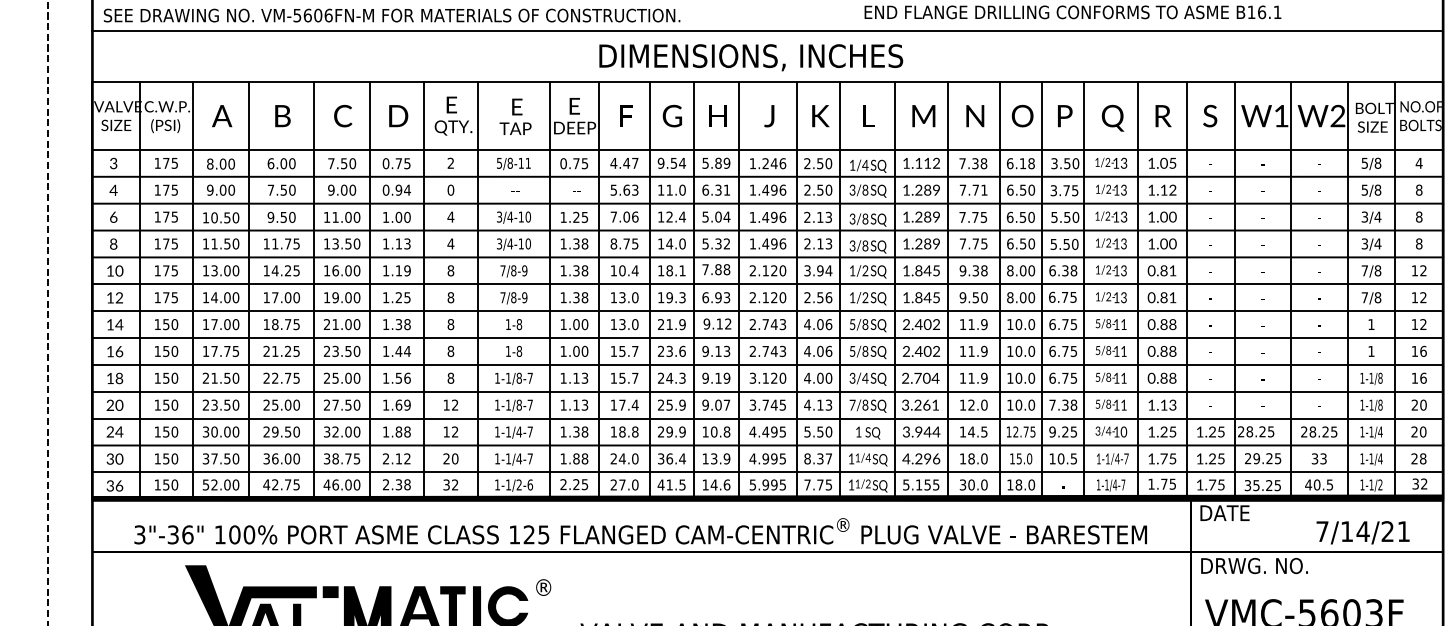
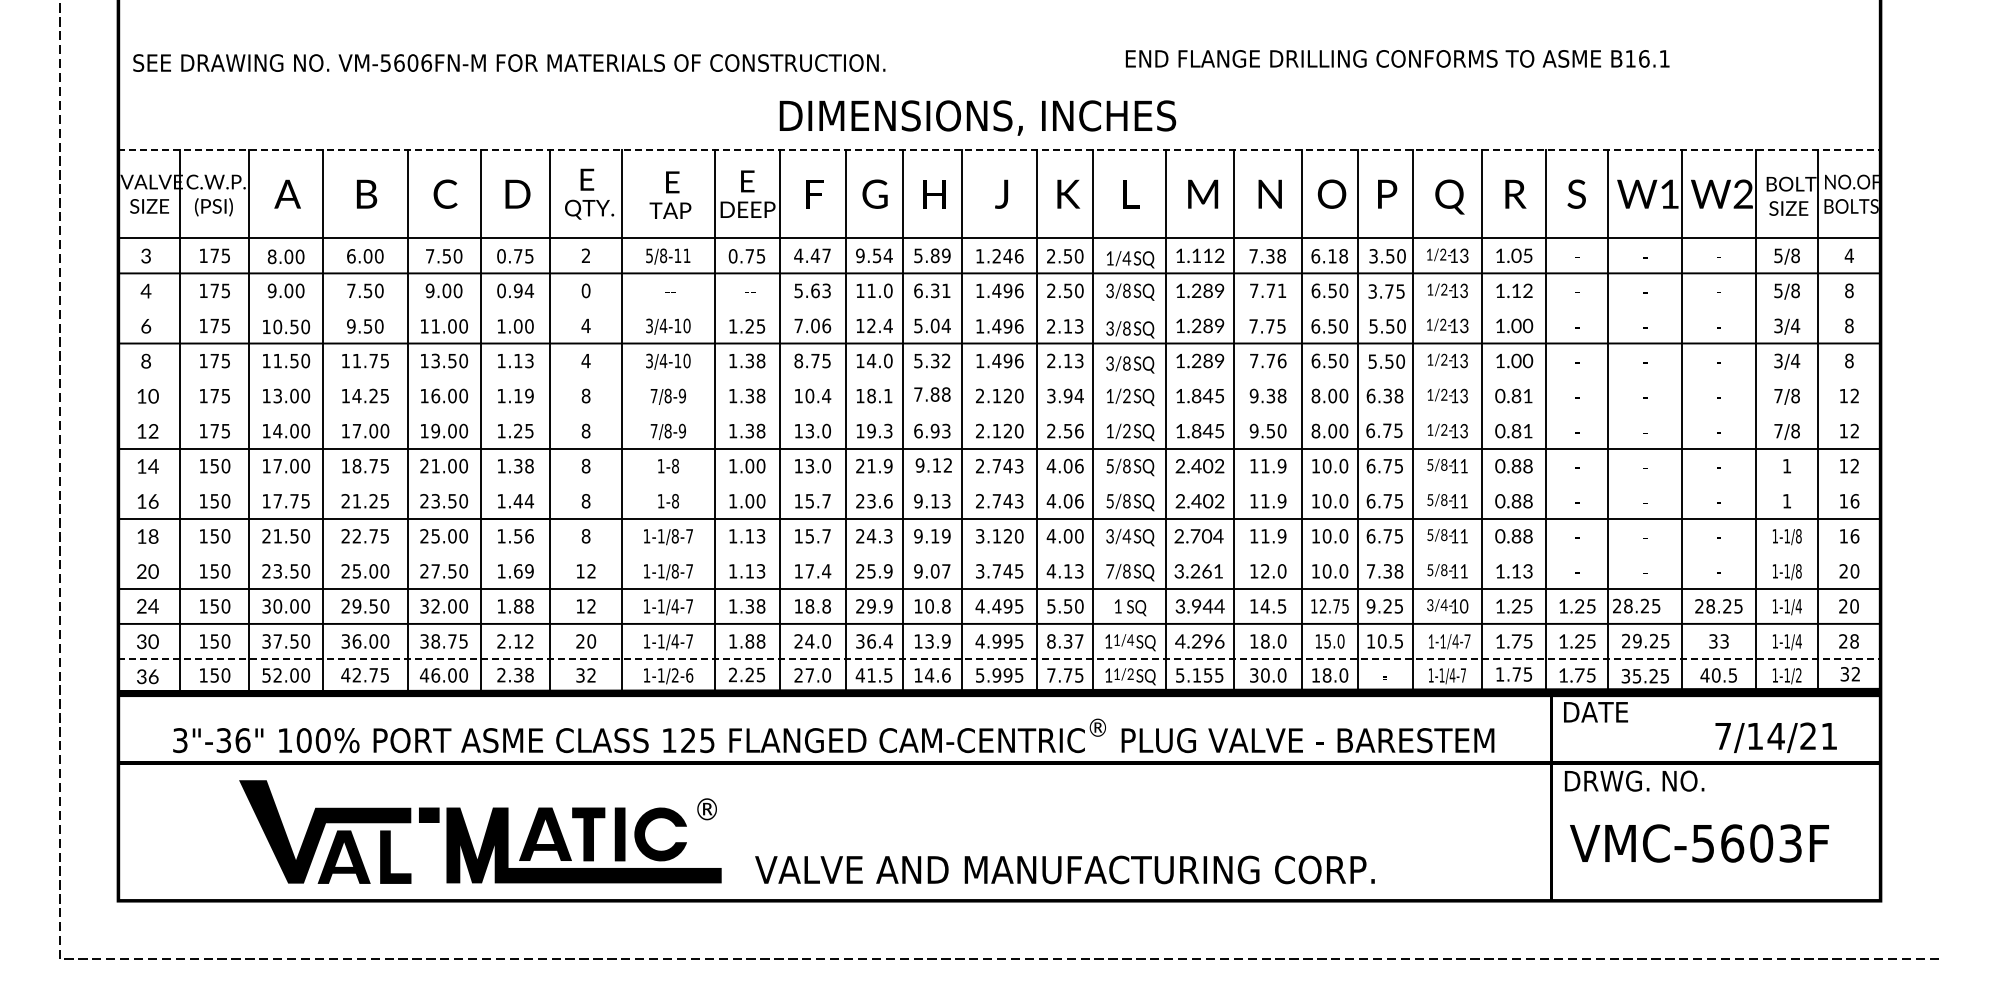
line: (767, 30) -> (999, 82), removed
line: (768, 82) -> (1000, 150), solid -> dashed
line: (767, 203) -> (999, 308), removed
text: (983, 243) -> (1281, 360), 7.75 -> 7.76
line: (767, 257) -> (999, 378), removed
line: (767, 284) -> (999, 413), removed
line: (767, 337) -> (999, 483), removed
line: (767, 391) -> (999, 553), removed
line: (767, 471) -> (999, 658), solid -> dashed

